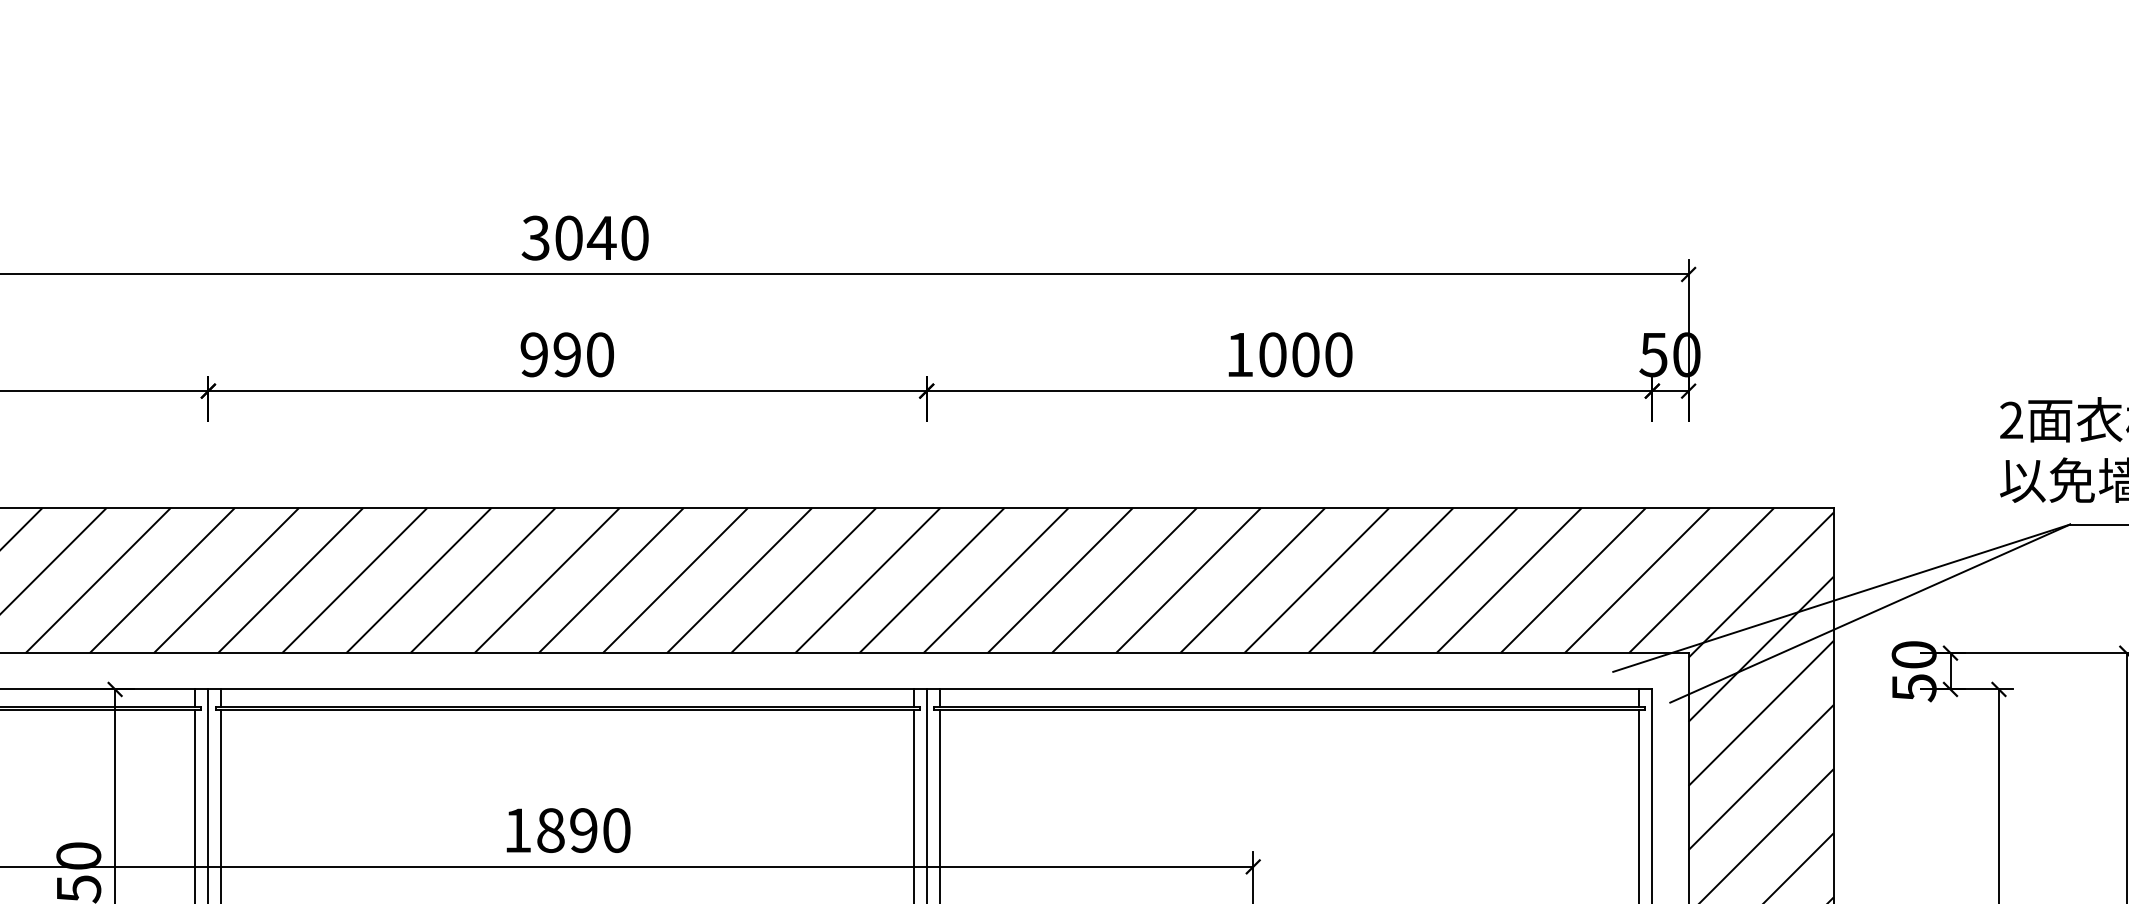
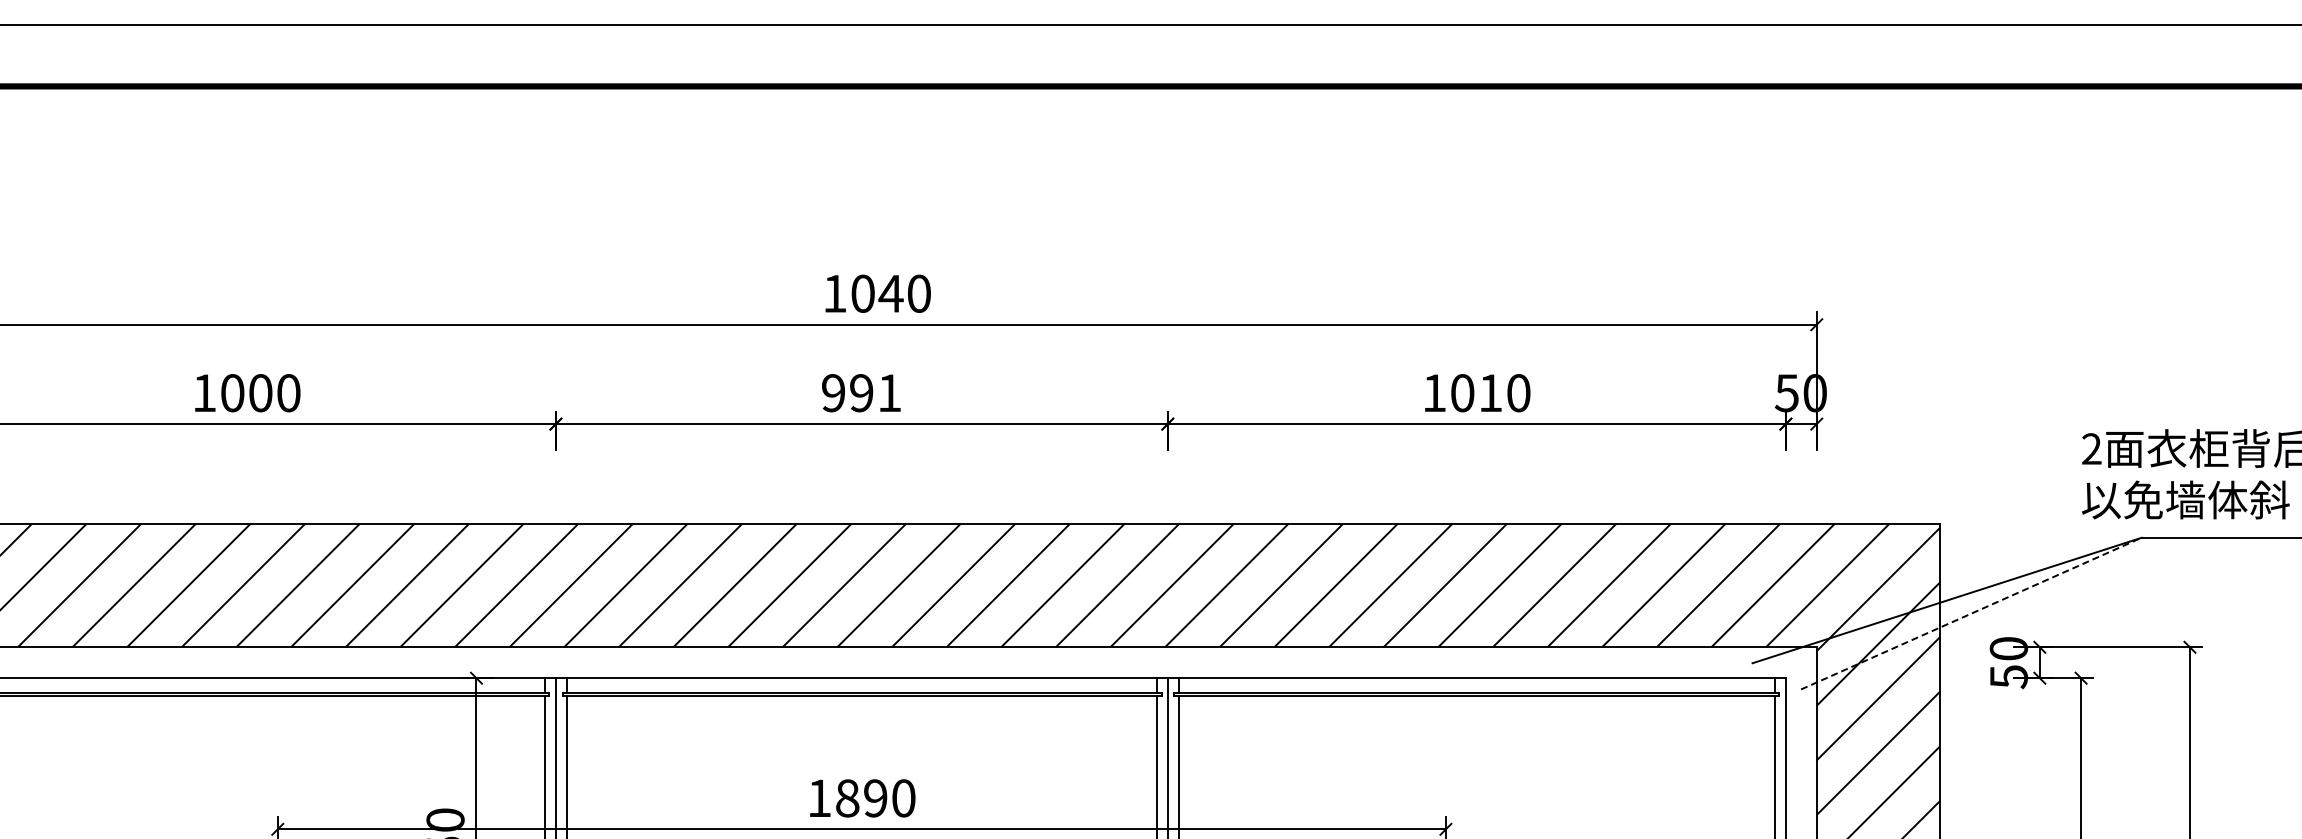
text: (535, 237) -> (834, 293), 3040 -> 1040
text: (600, 355) -> (889, 393), 990 -> 991
text: (1305, 355) -> (1490, 393), 1000 -> 1010
line: (1870, 613) -> (1971, 613), solid -> dashed

